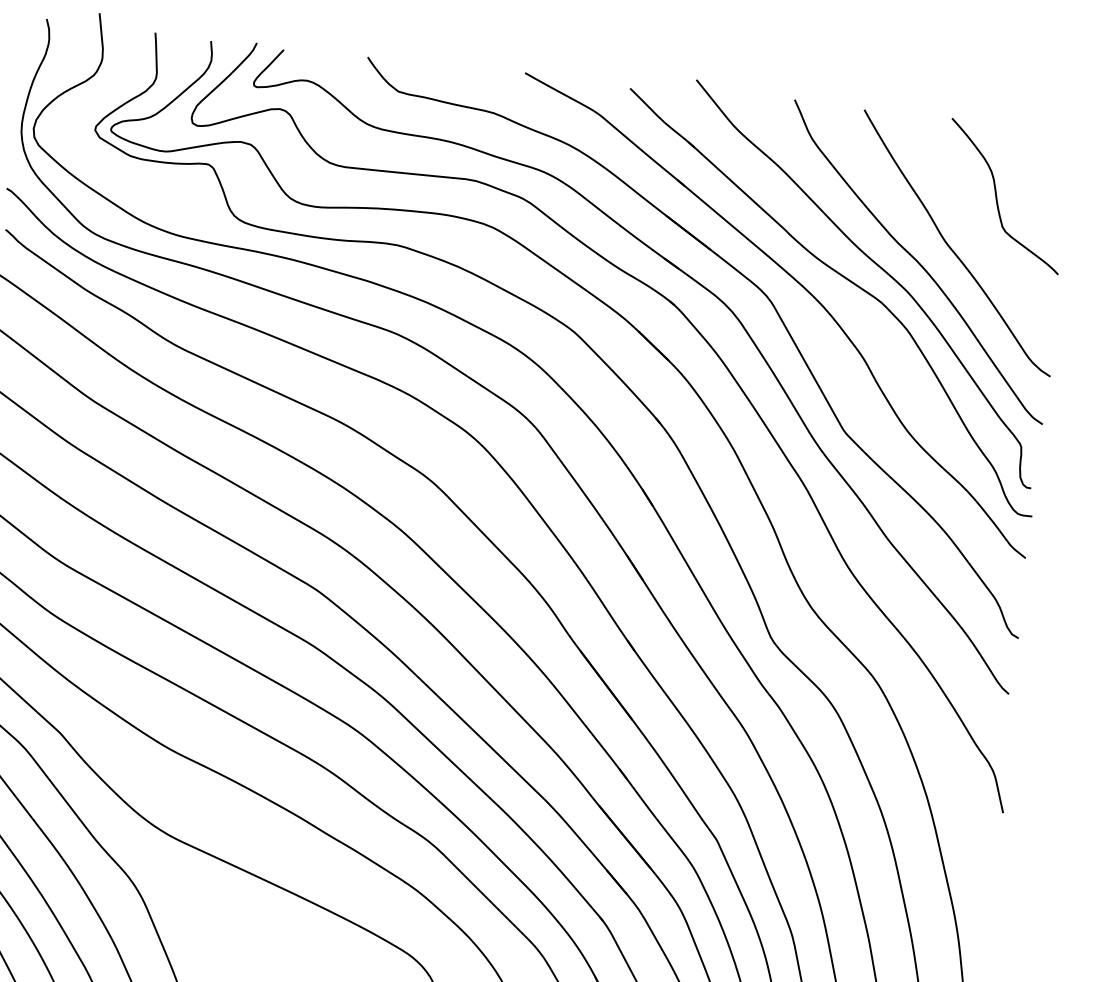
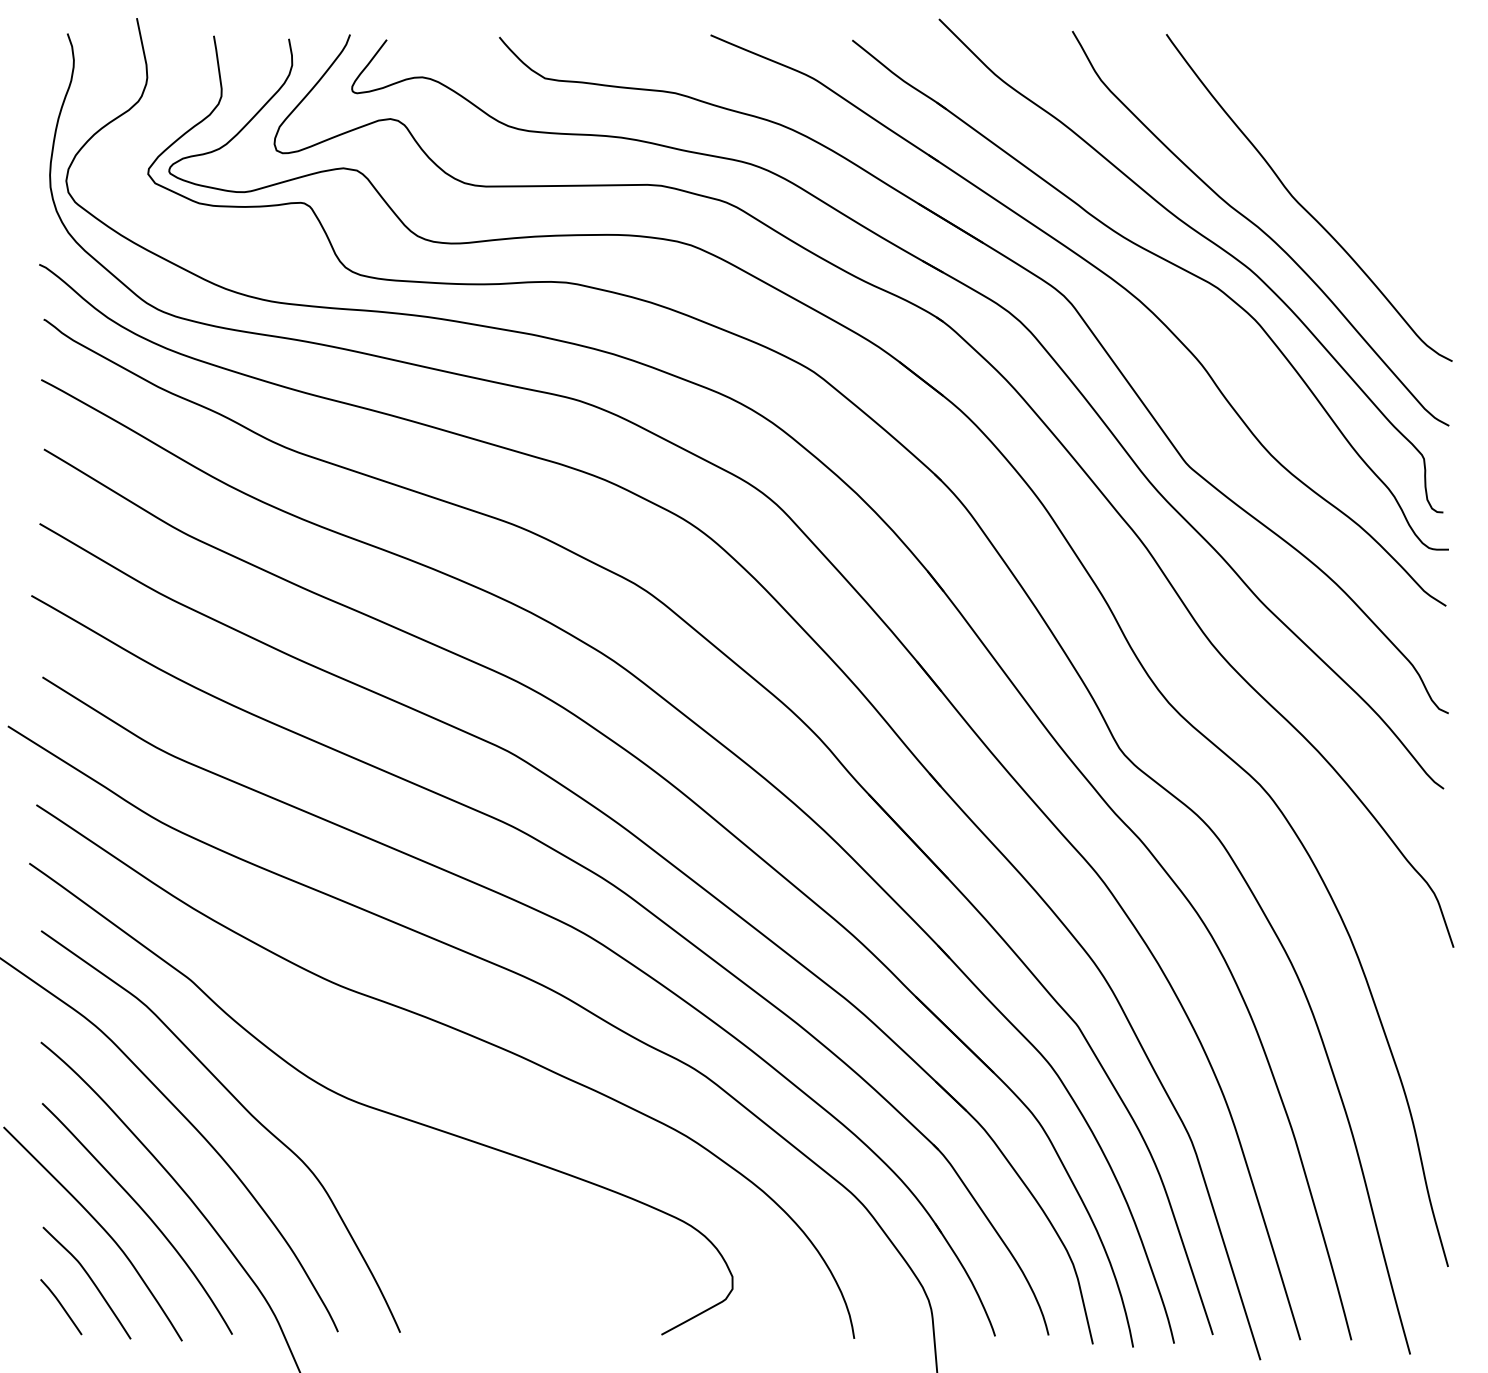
curve: (997, 196) -> (1355, 130), removed

